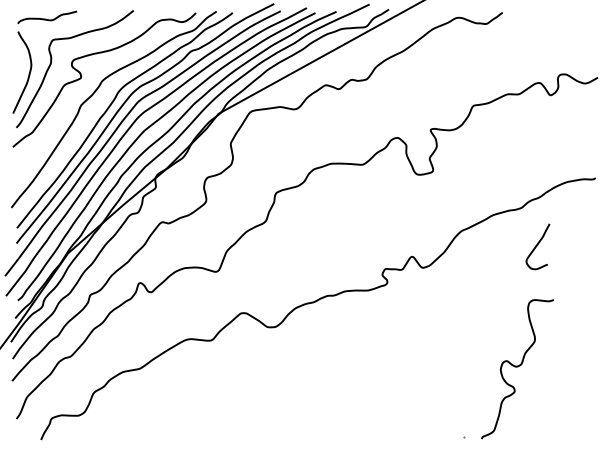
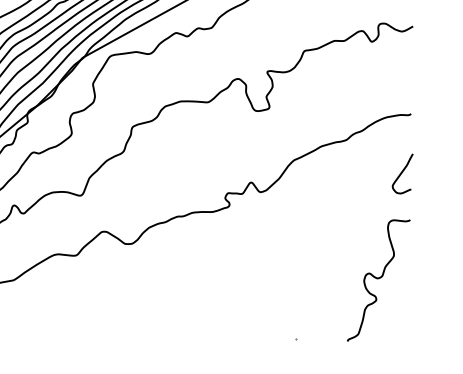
curve: (537, 246) -> (402, 173), moved
curve: (517, 367) -> (378, 279), moved

